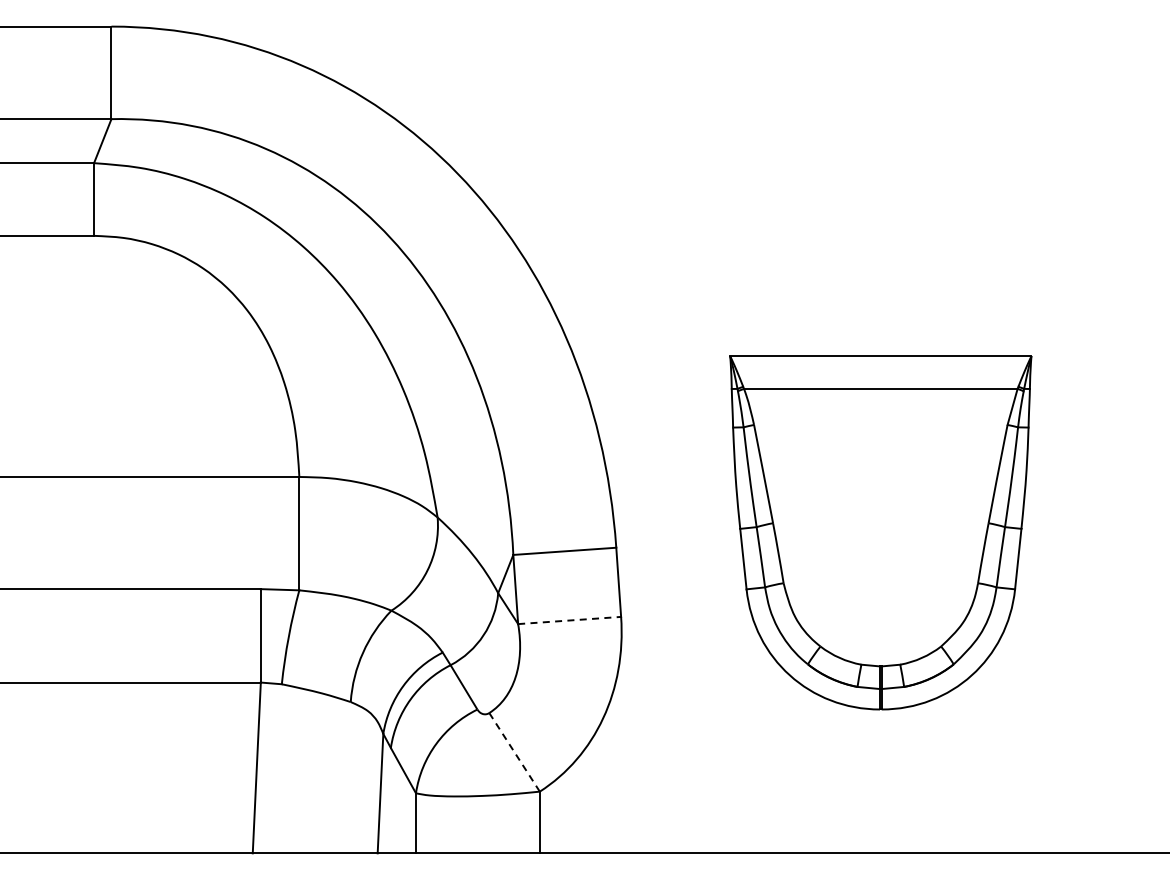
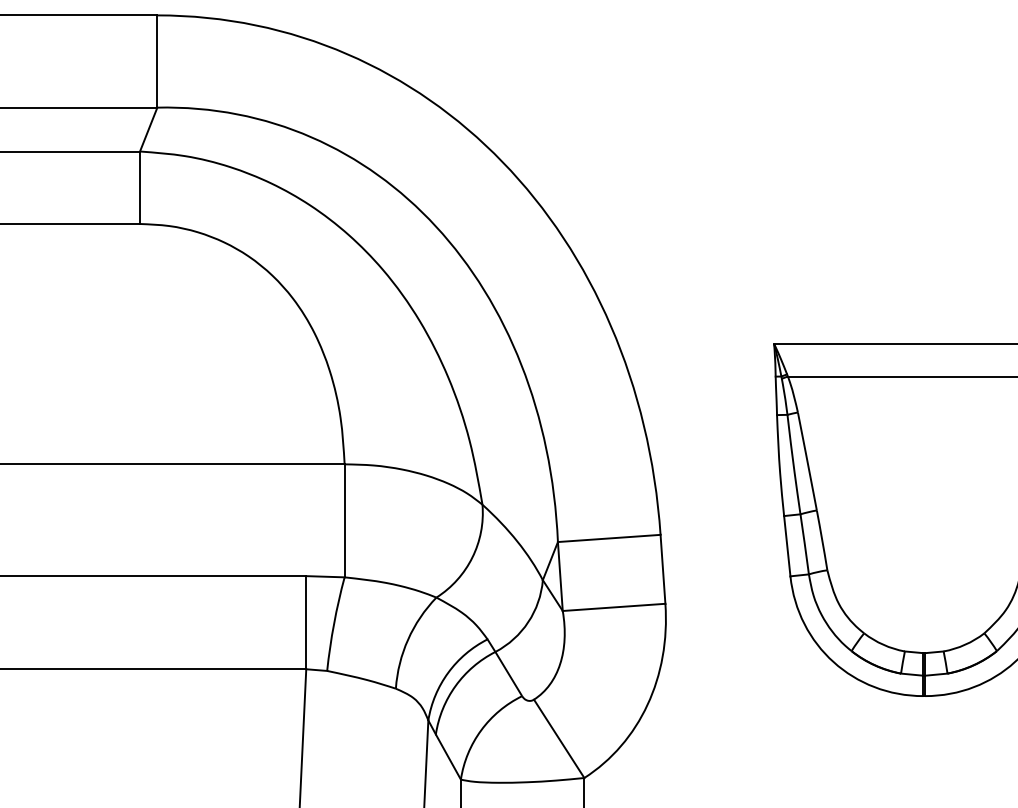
line: (569, 620) -> (613, 607), dashed -> solid
line: (514, 752) -> (559, 738), dashed -> solid

